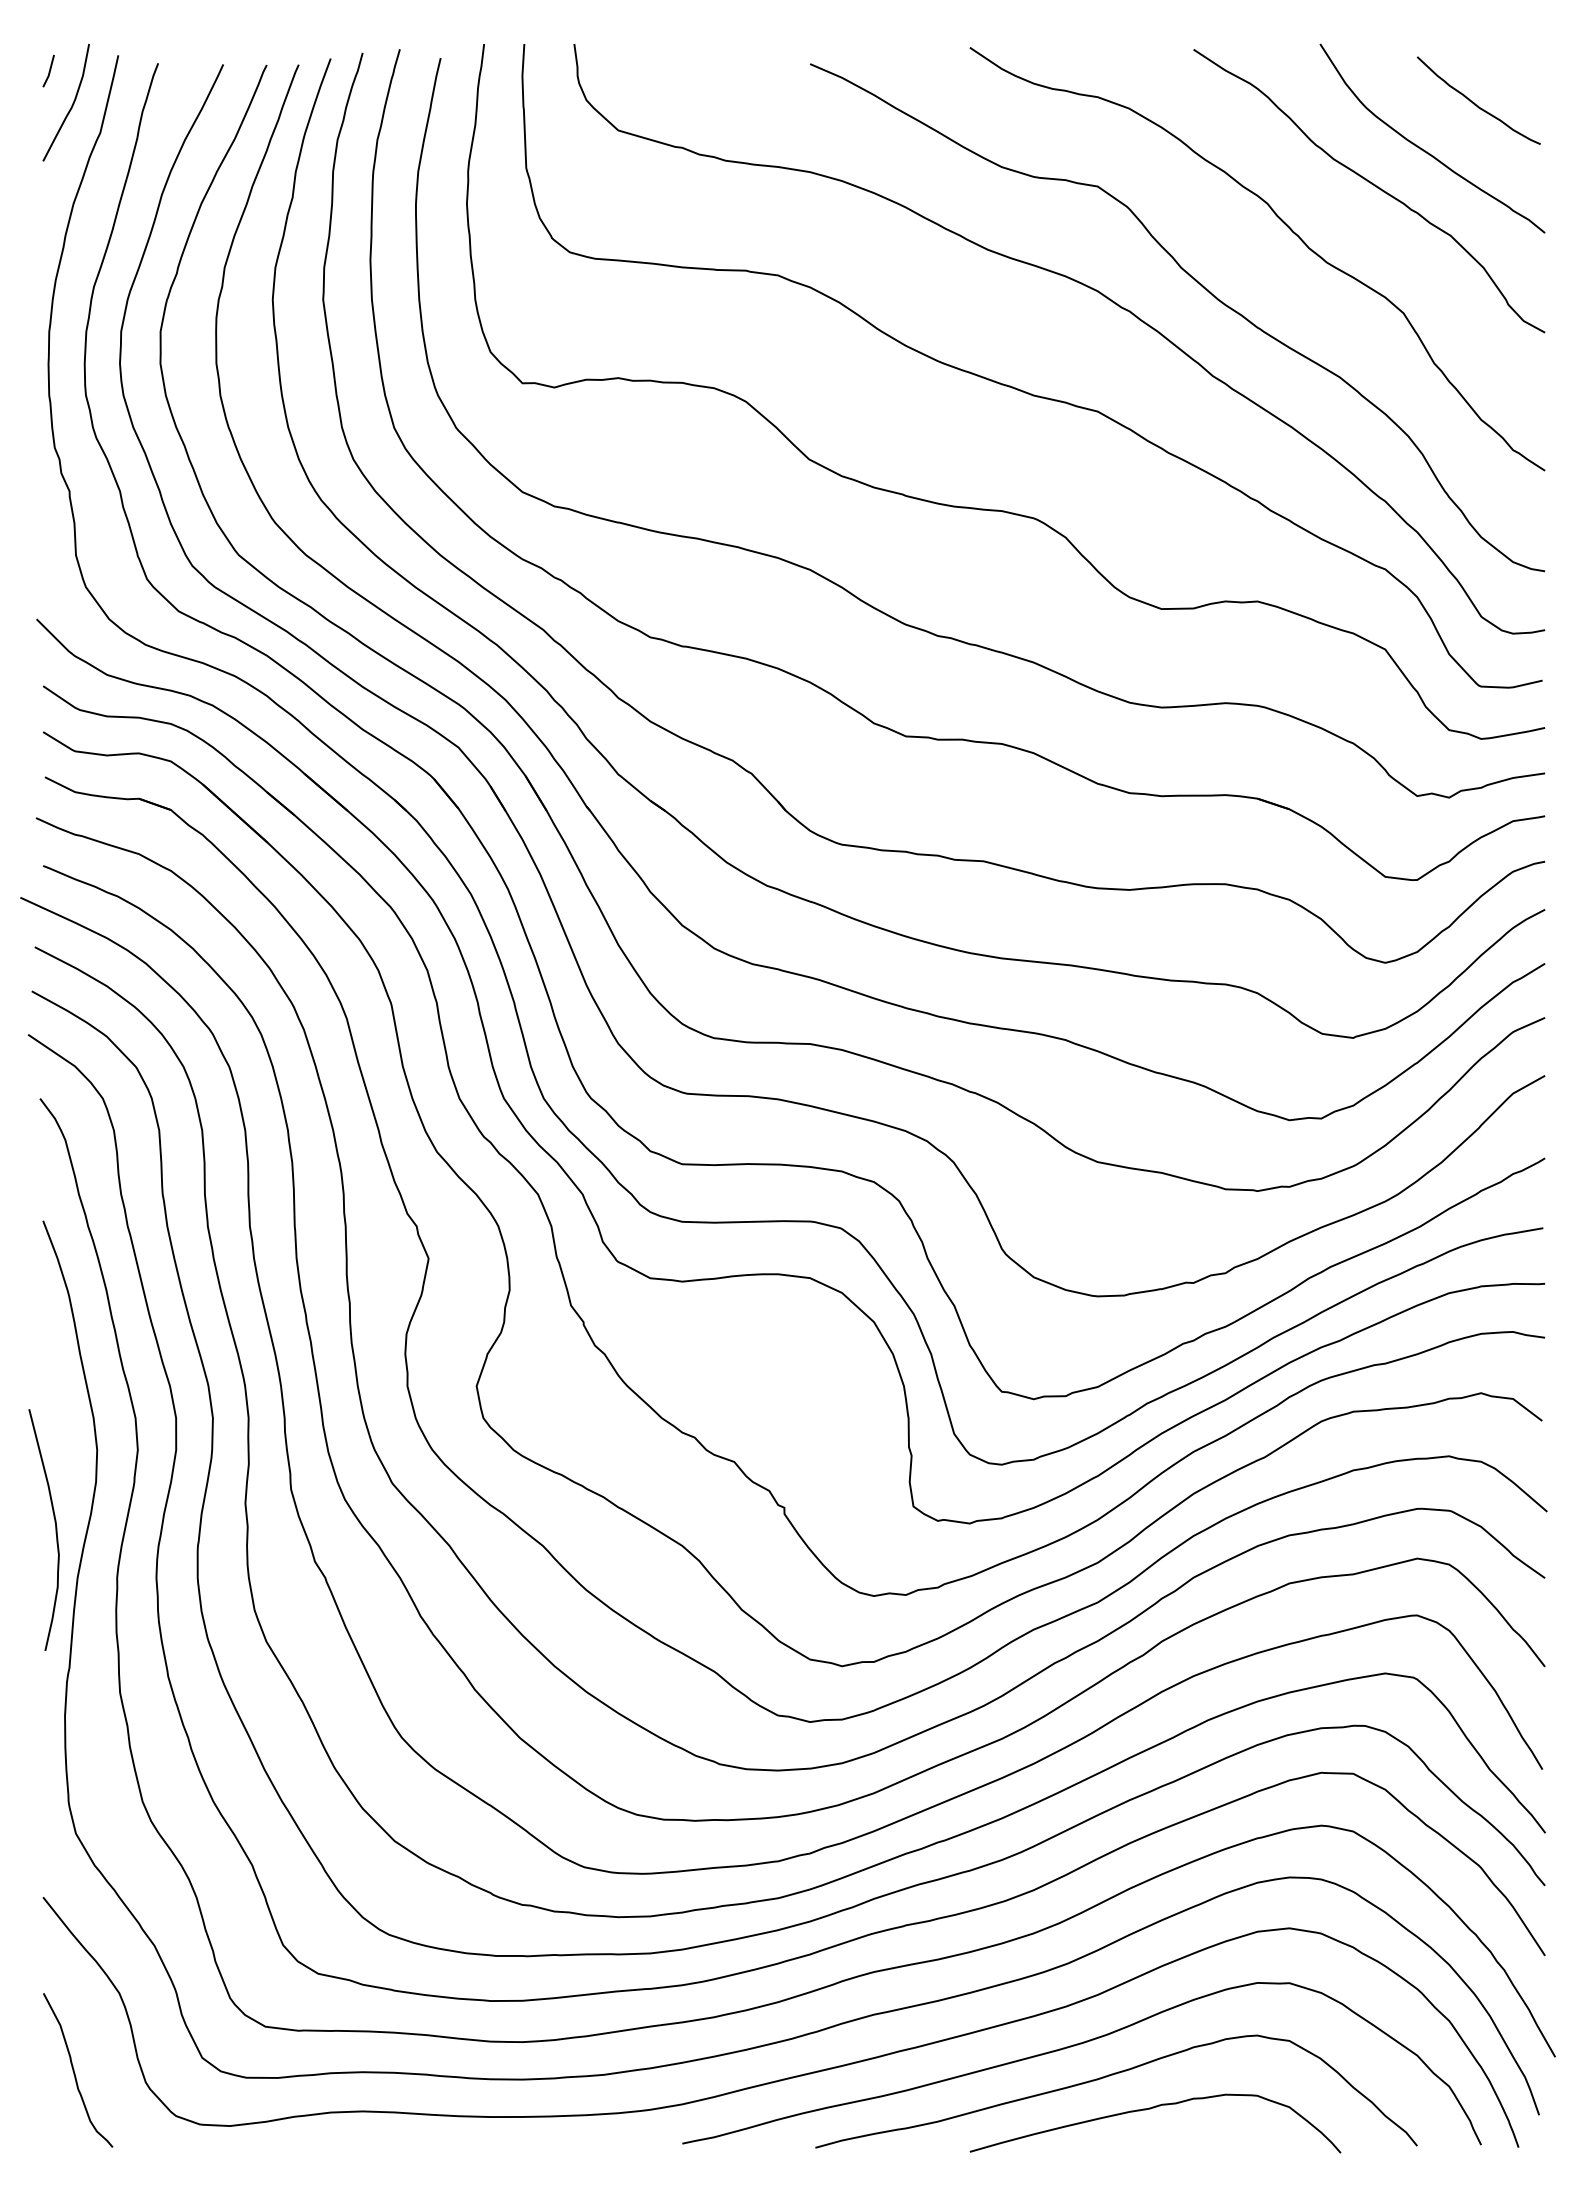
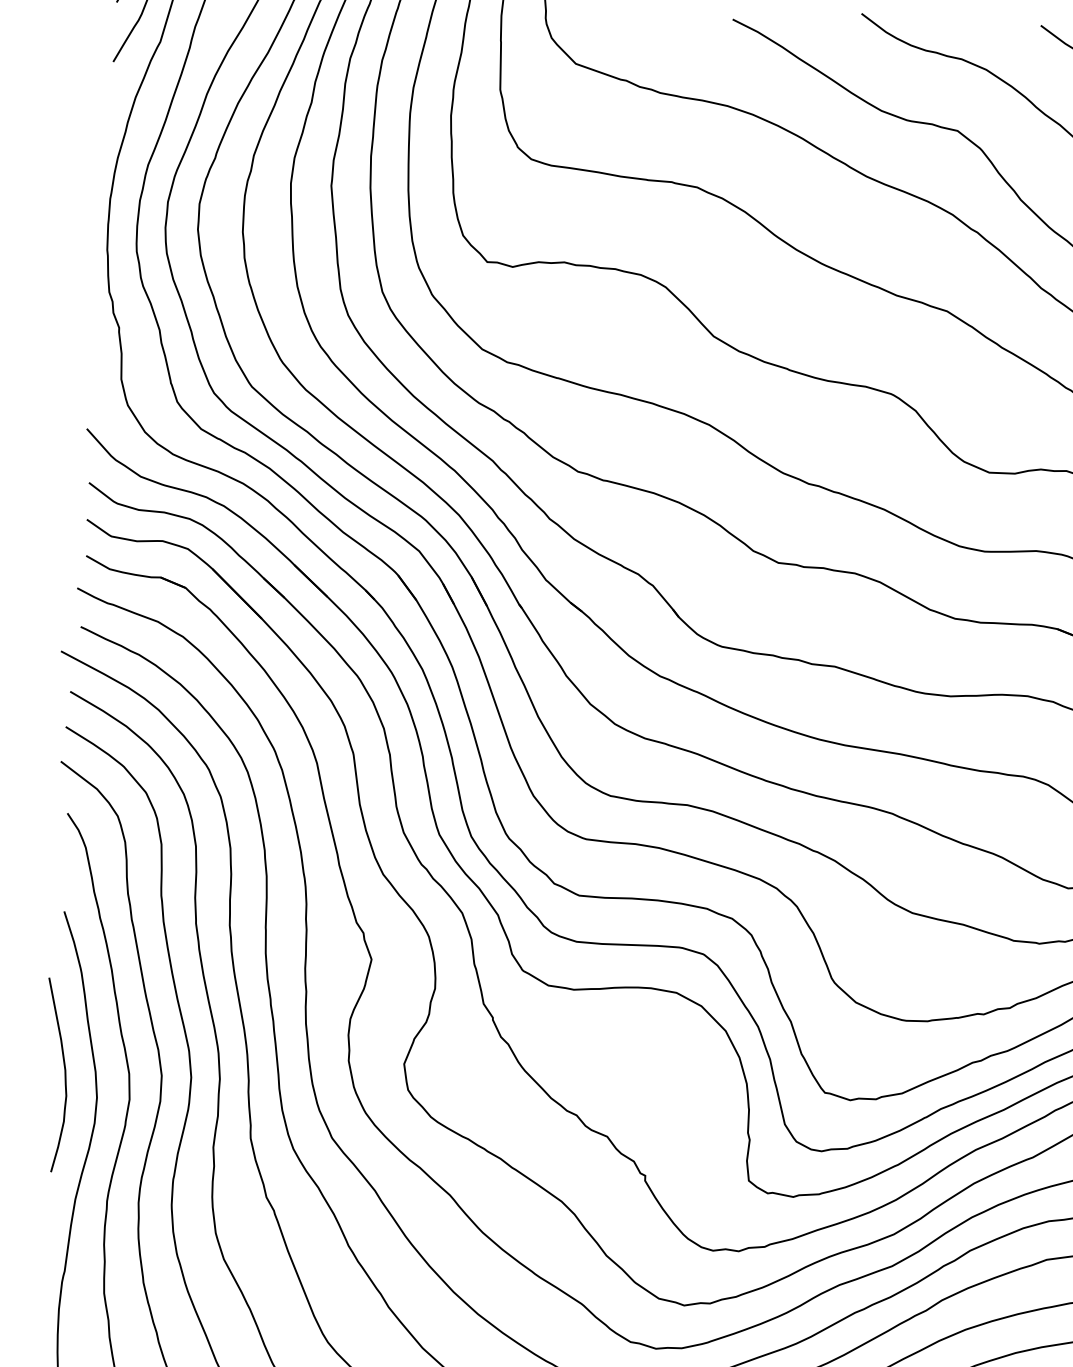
curve: (55, 1529) -> (64, 1075), moved

